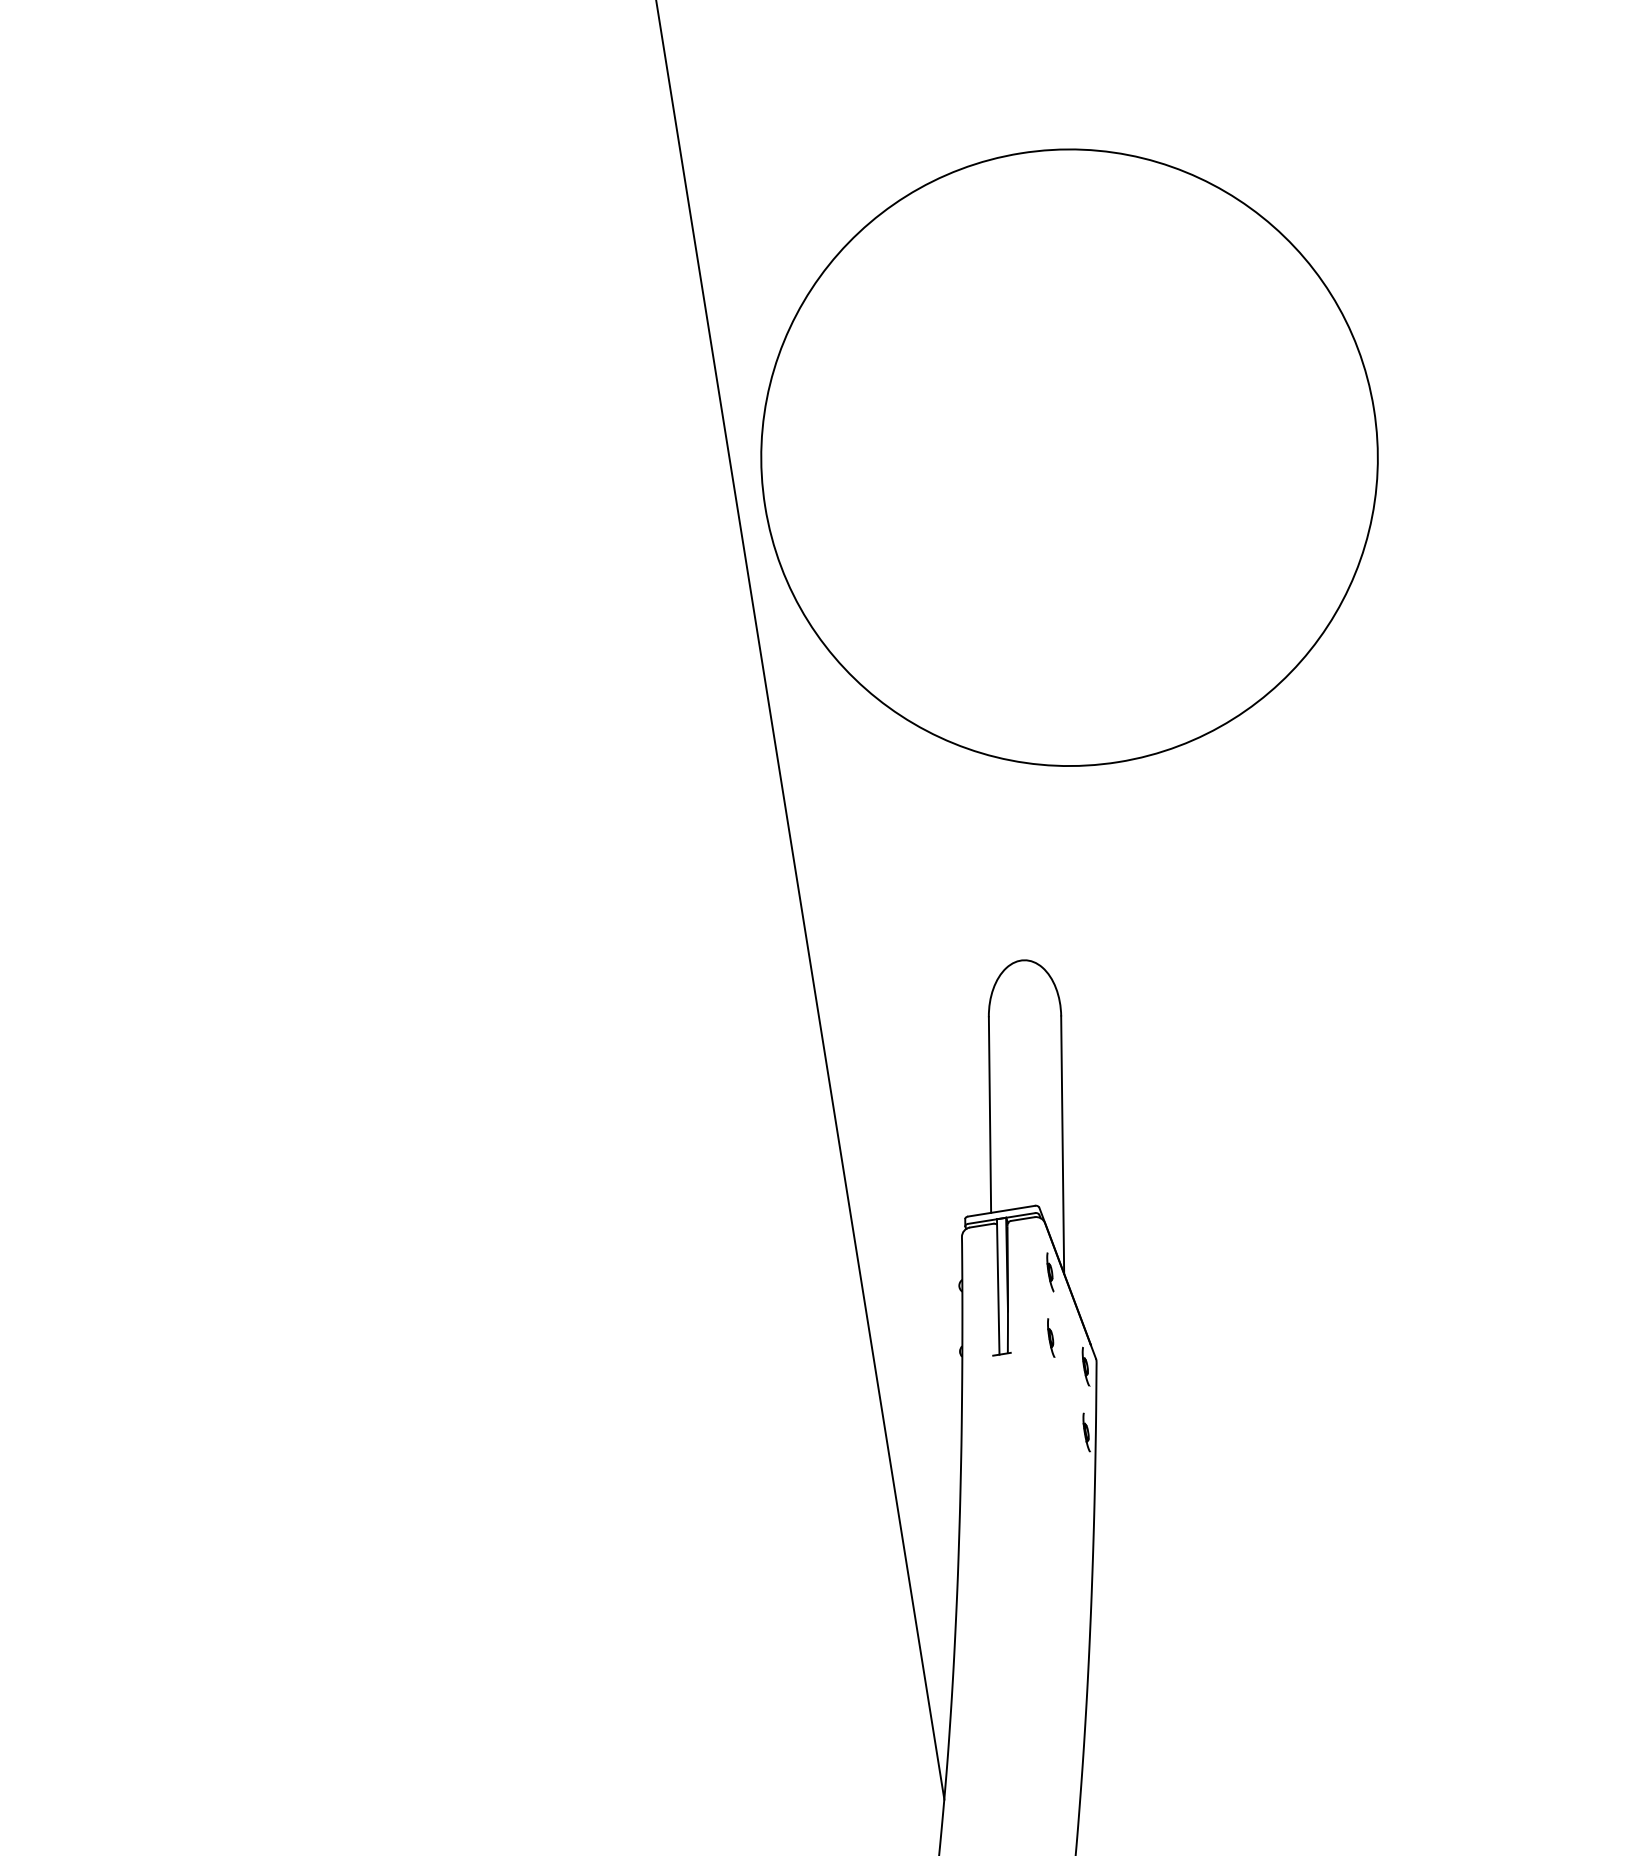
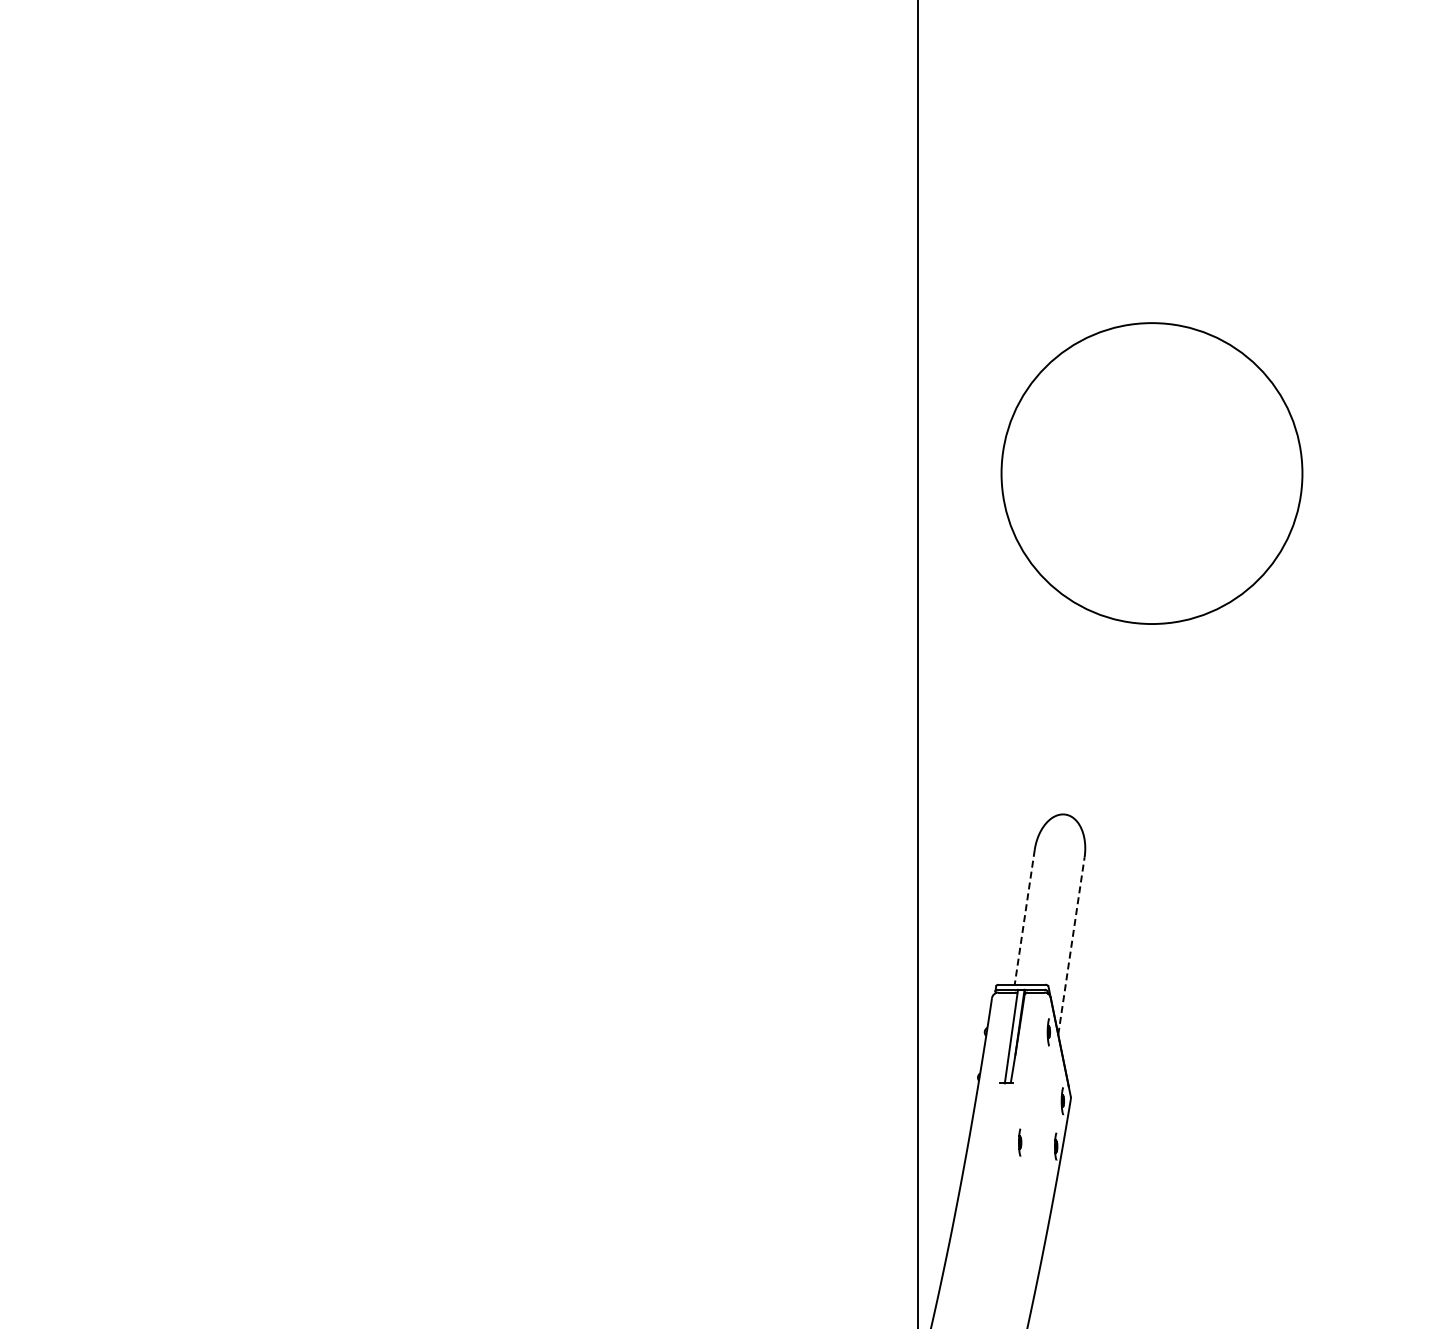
circle: (1068, 457) -> (1151, 473), size x0.7
line: (989, 1115) -> (1024, 917), solid -> dashed
line: (1062, 1145) -> (1071, 946), solid -> dashed
line: (1051, 1337) -> (1020, 1142), moved

